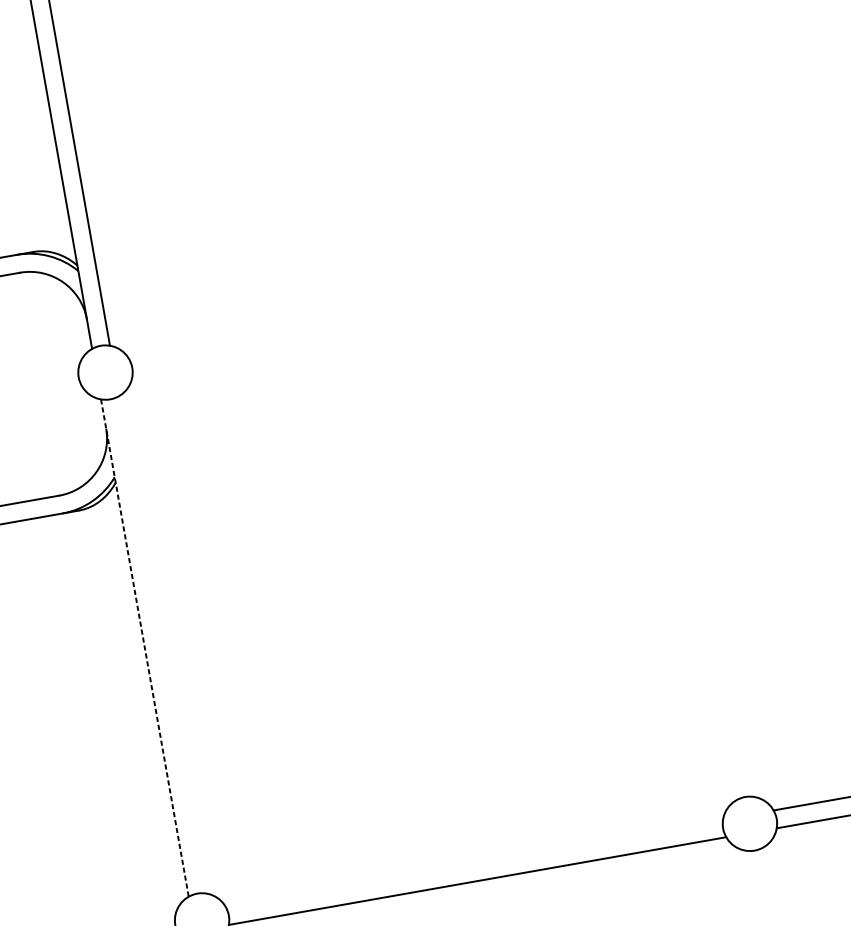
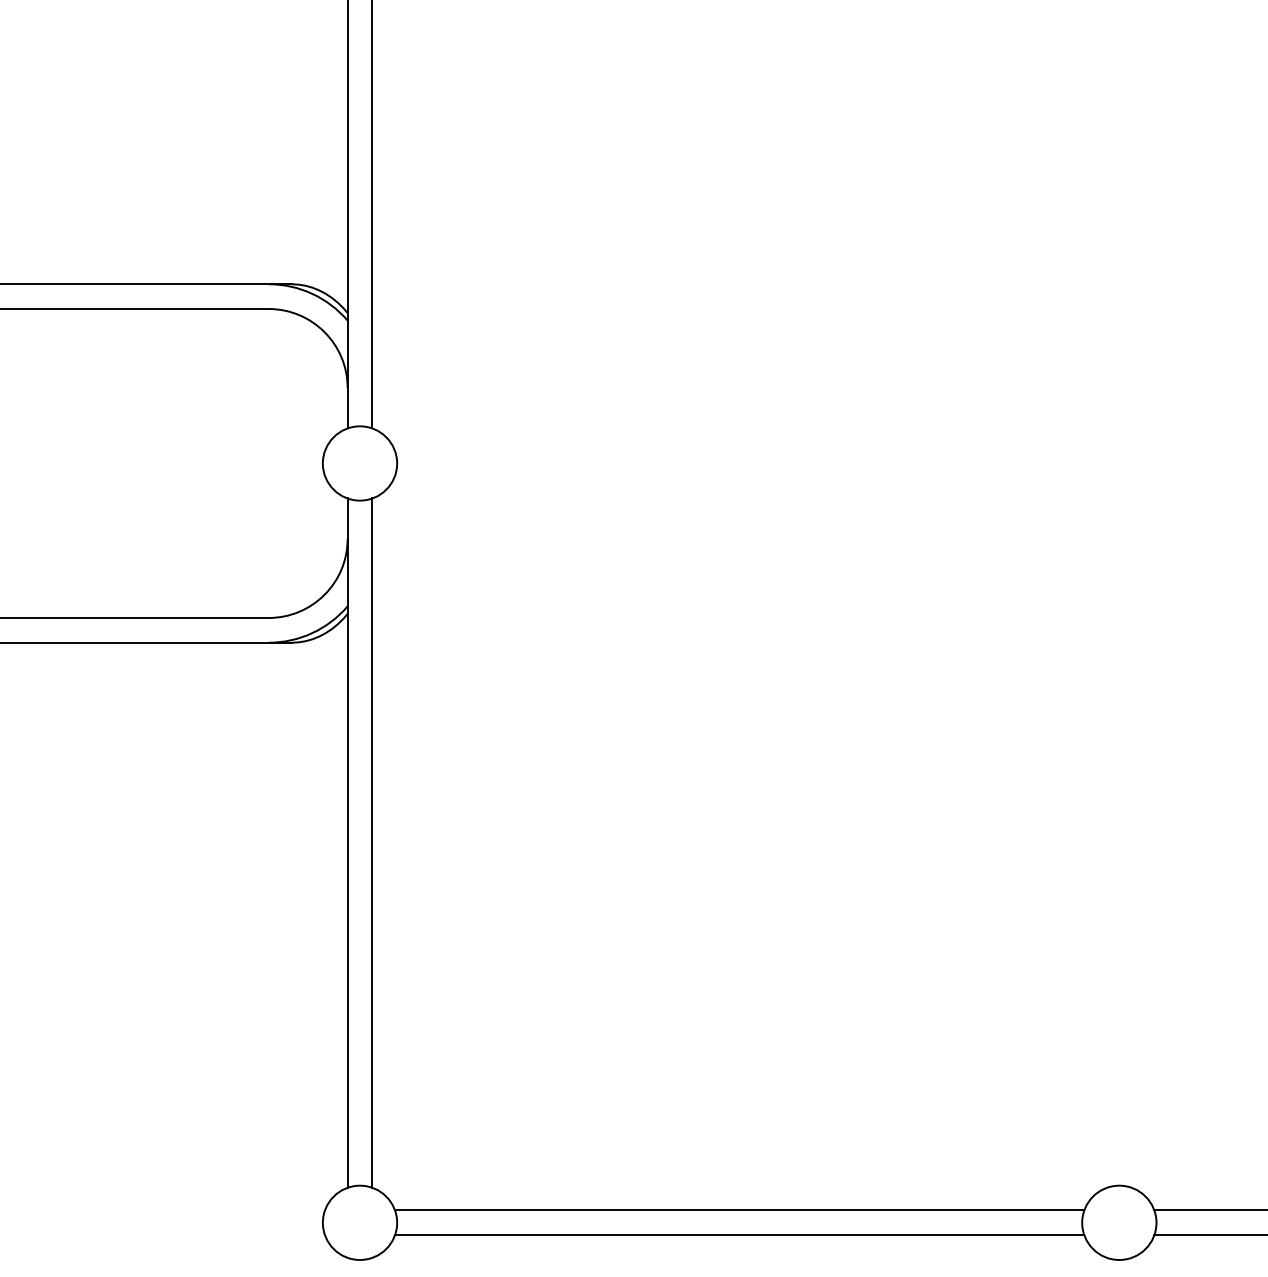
line: (162, 644) -> (372, 842), added
line: (144, 648) -> (347, 843), dashed -> solid
line: (474, 863) -> (739, 1210), added

